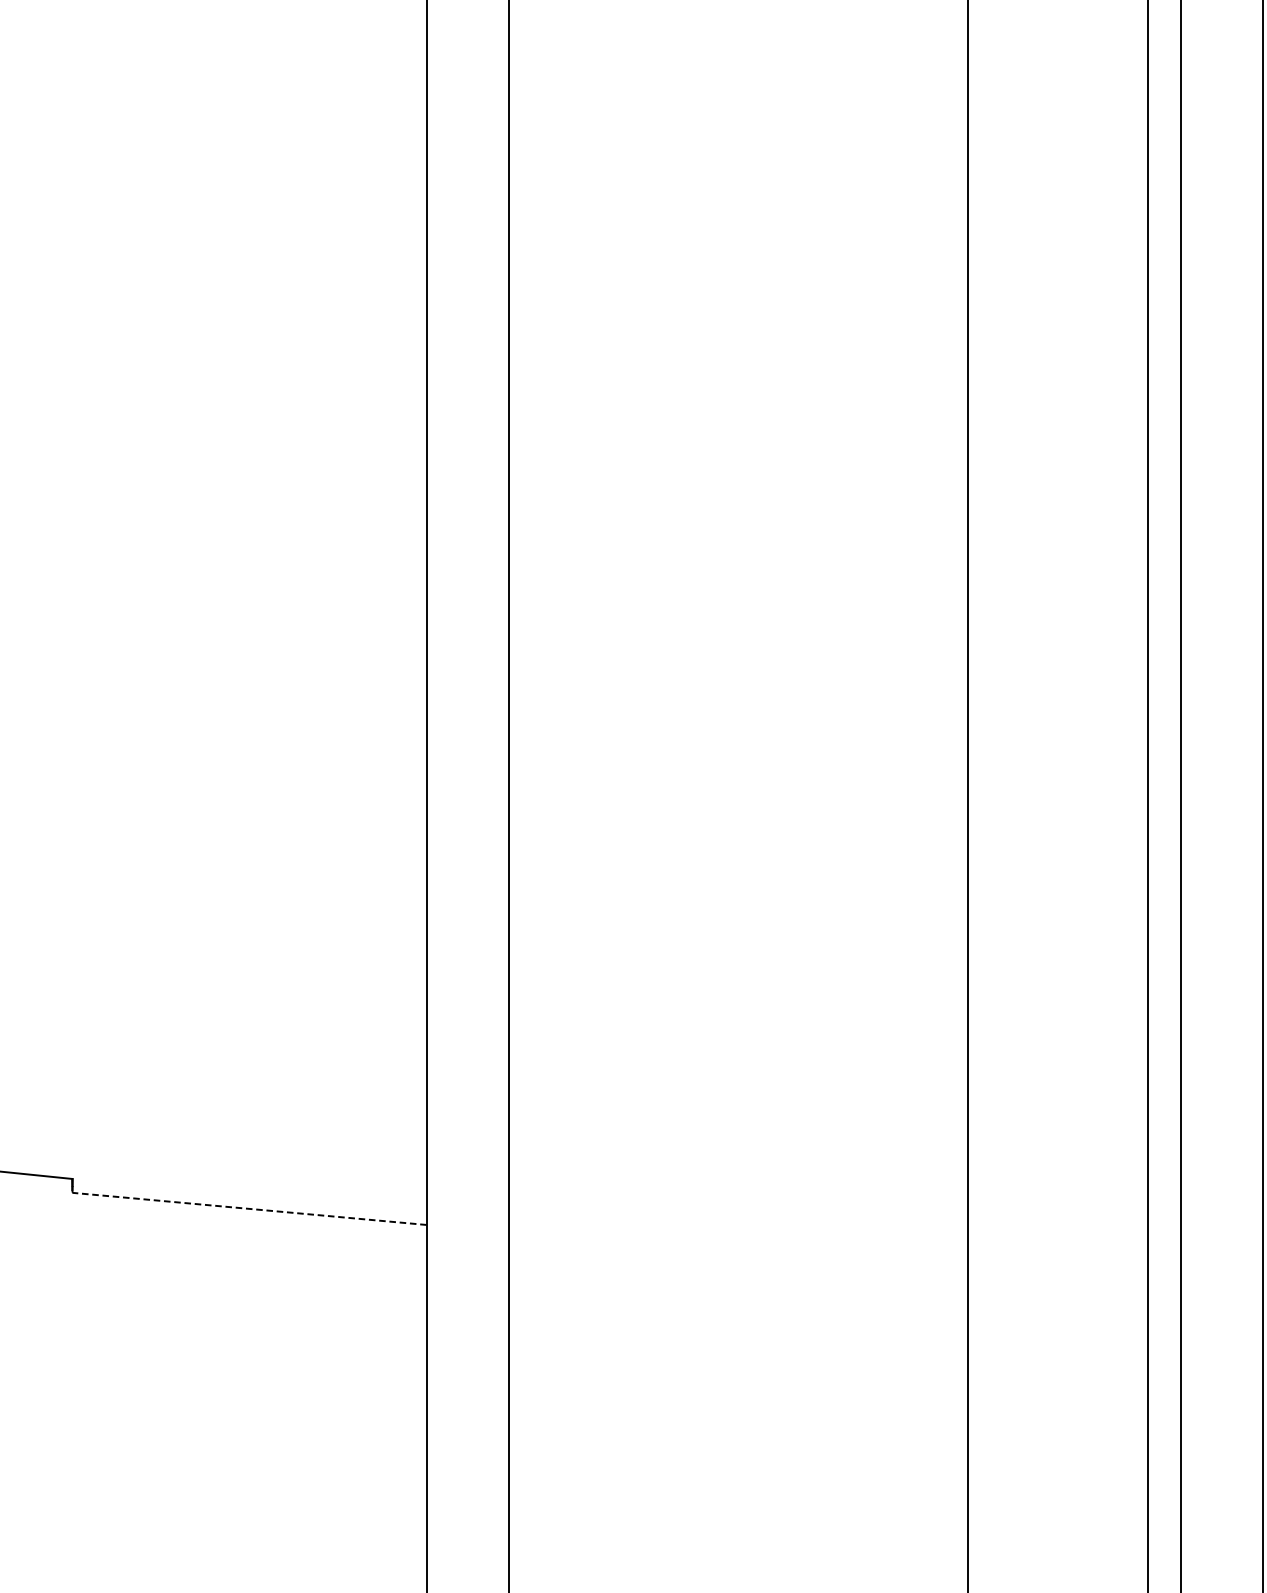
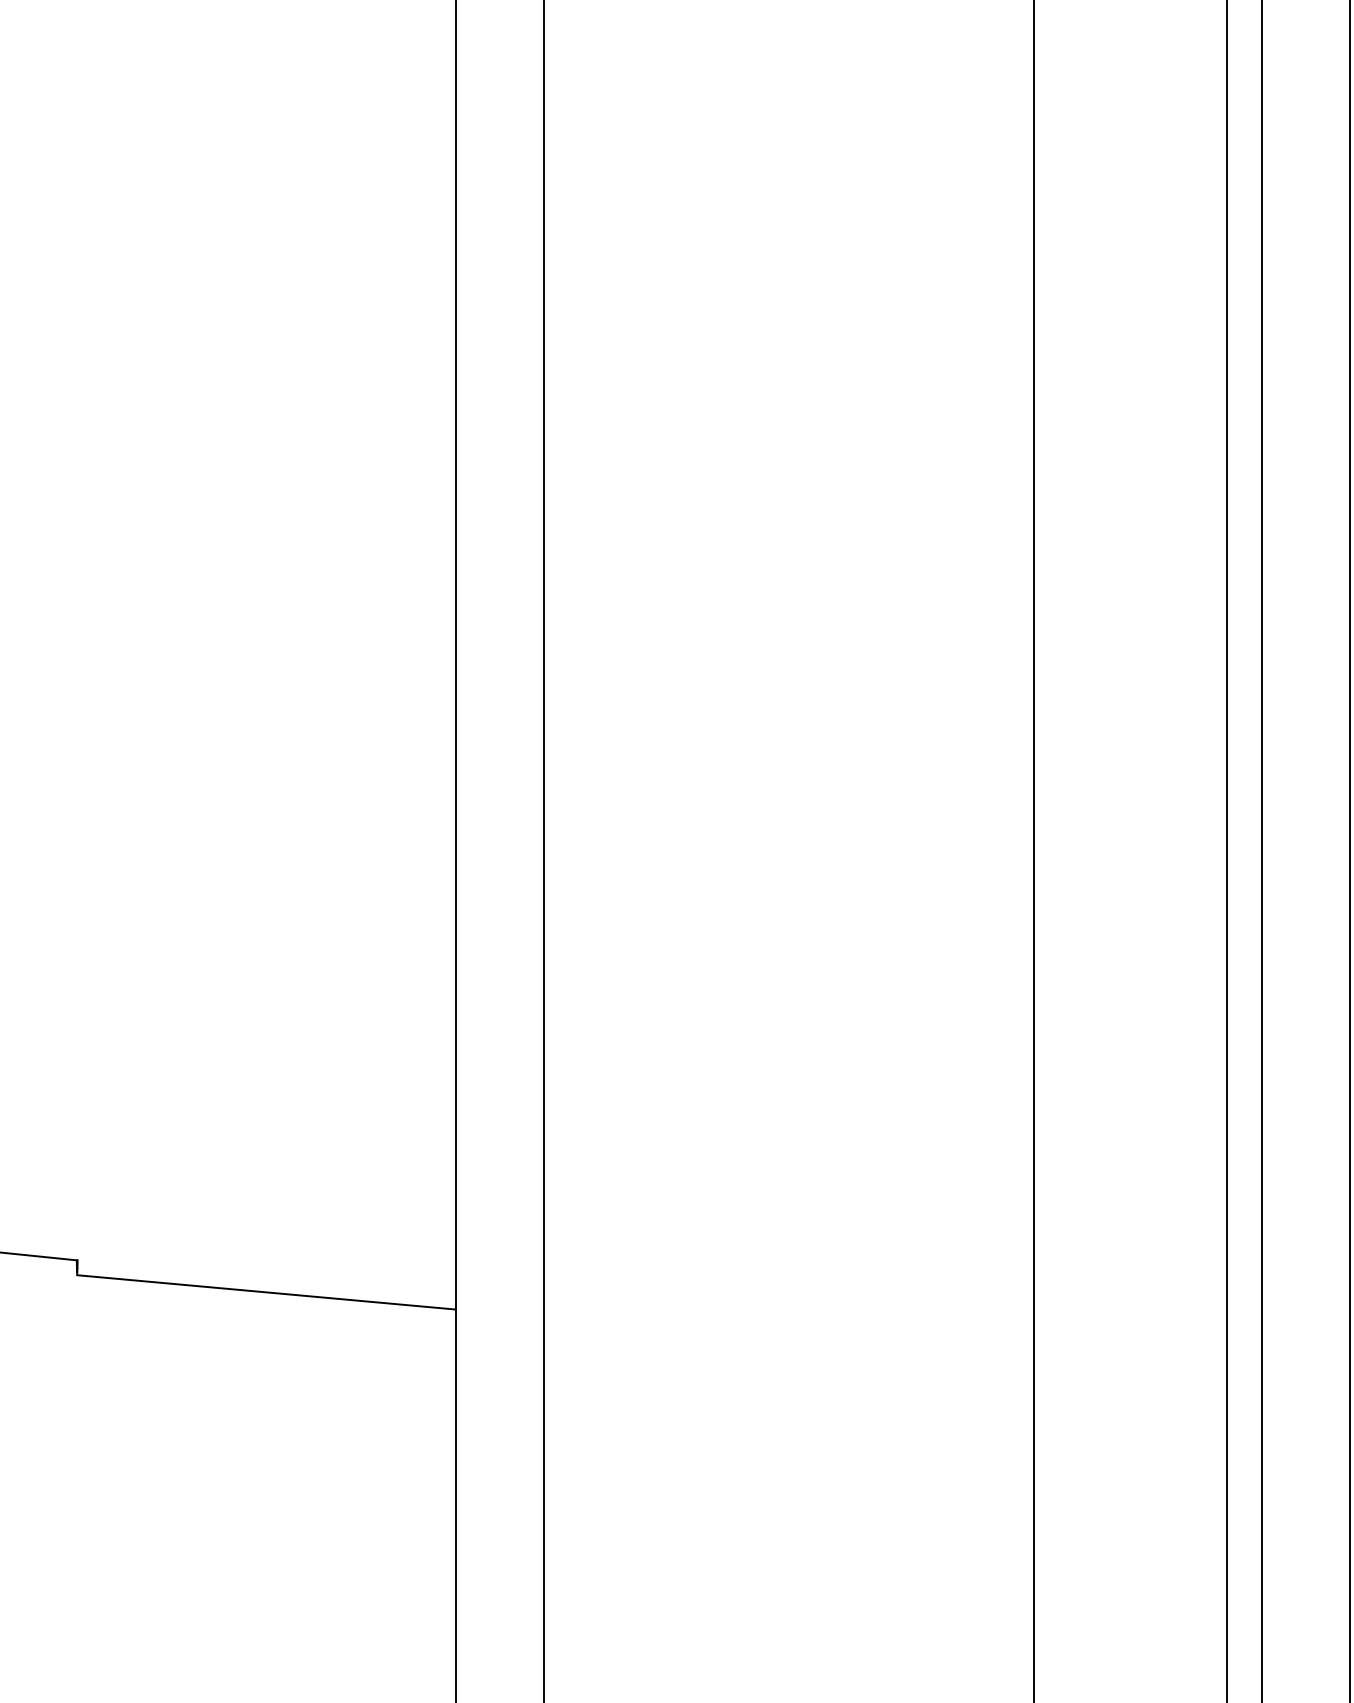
line: (249, 1209) -> (266, 1292), dashed -> solid

